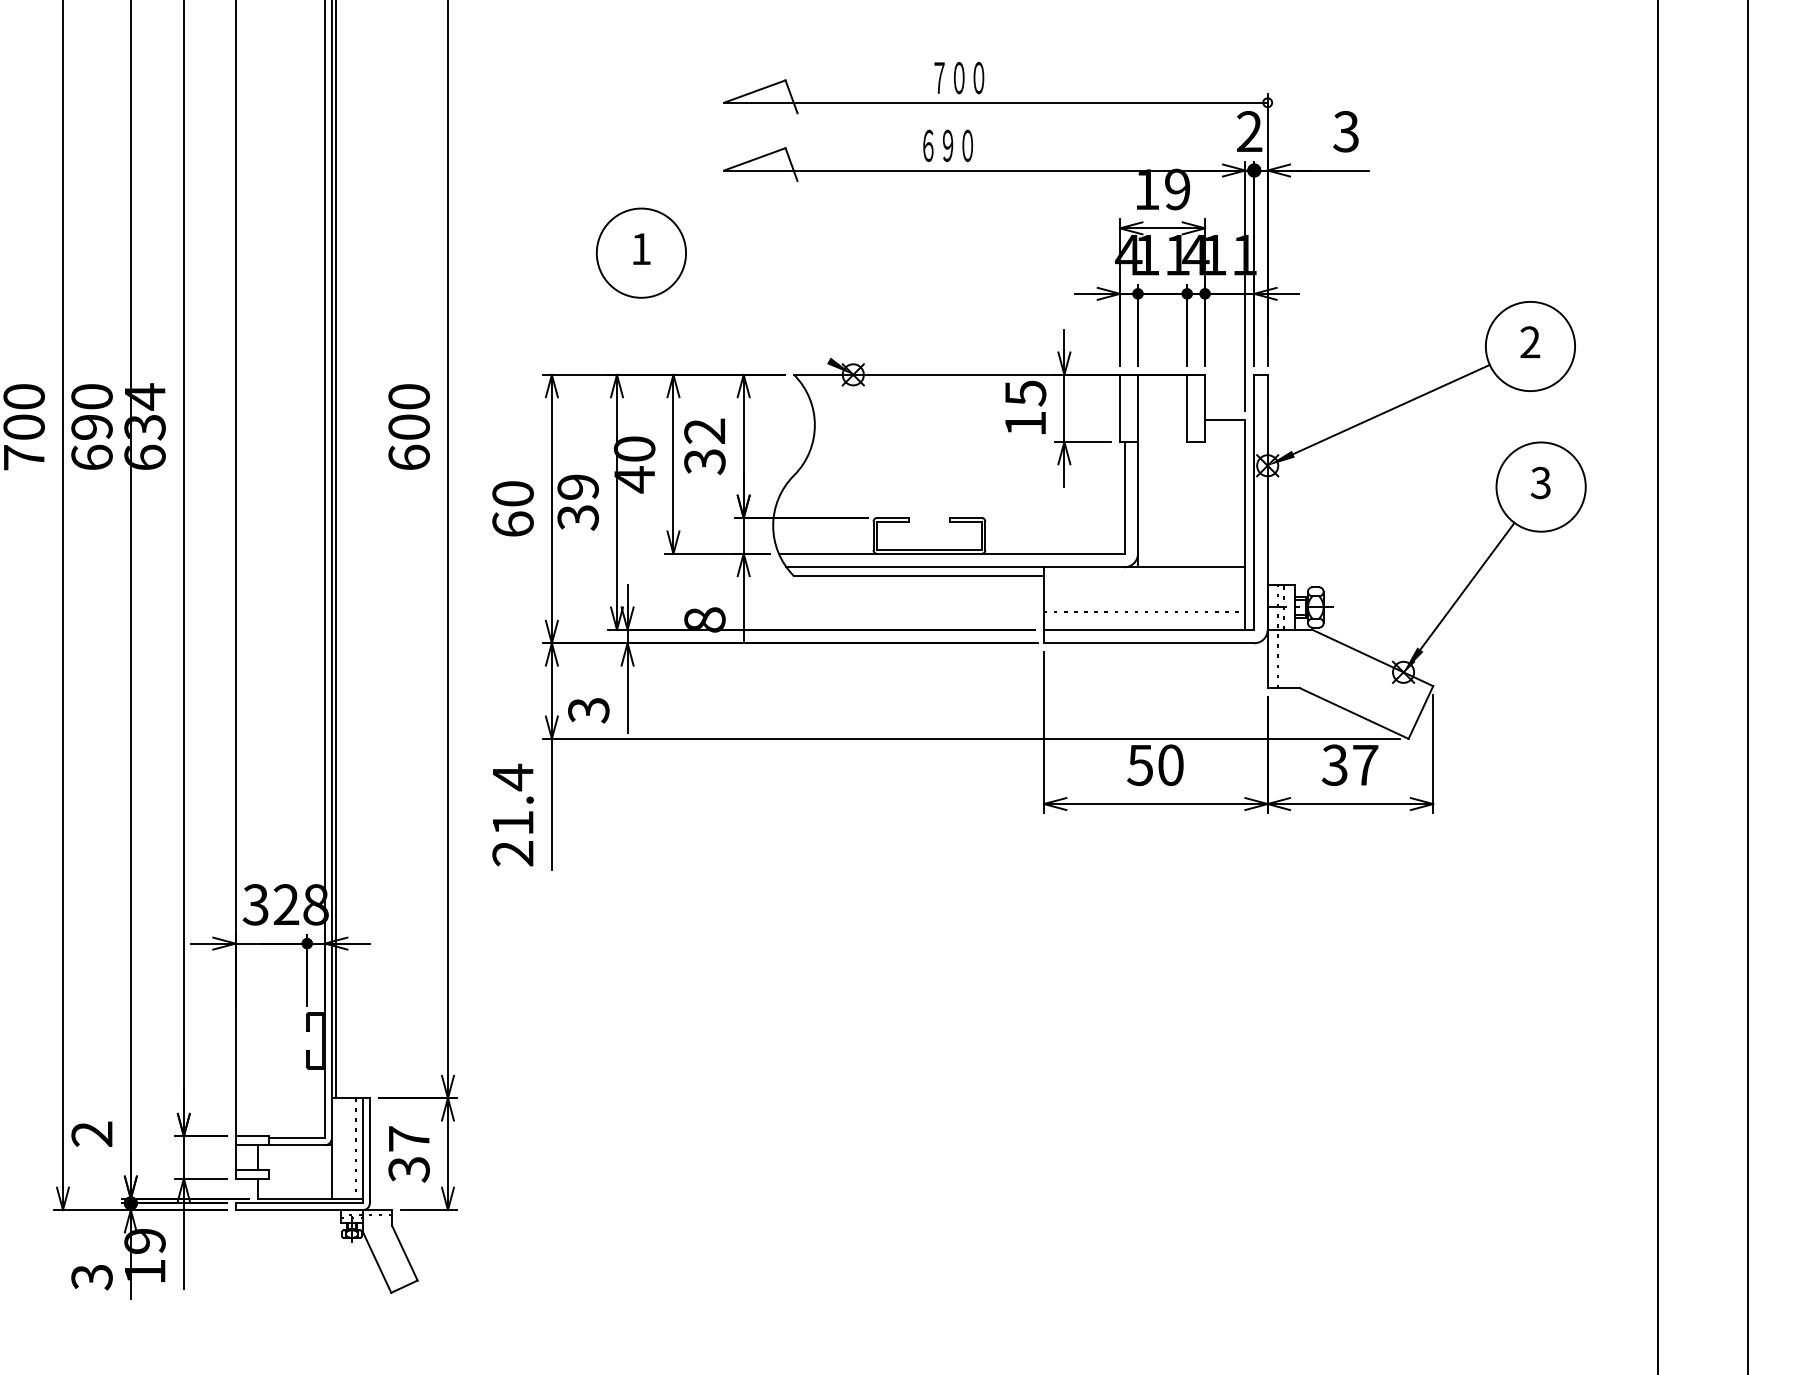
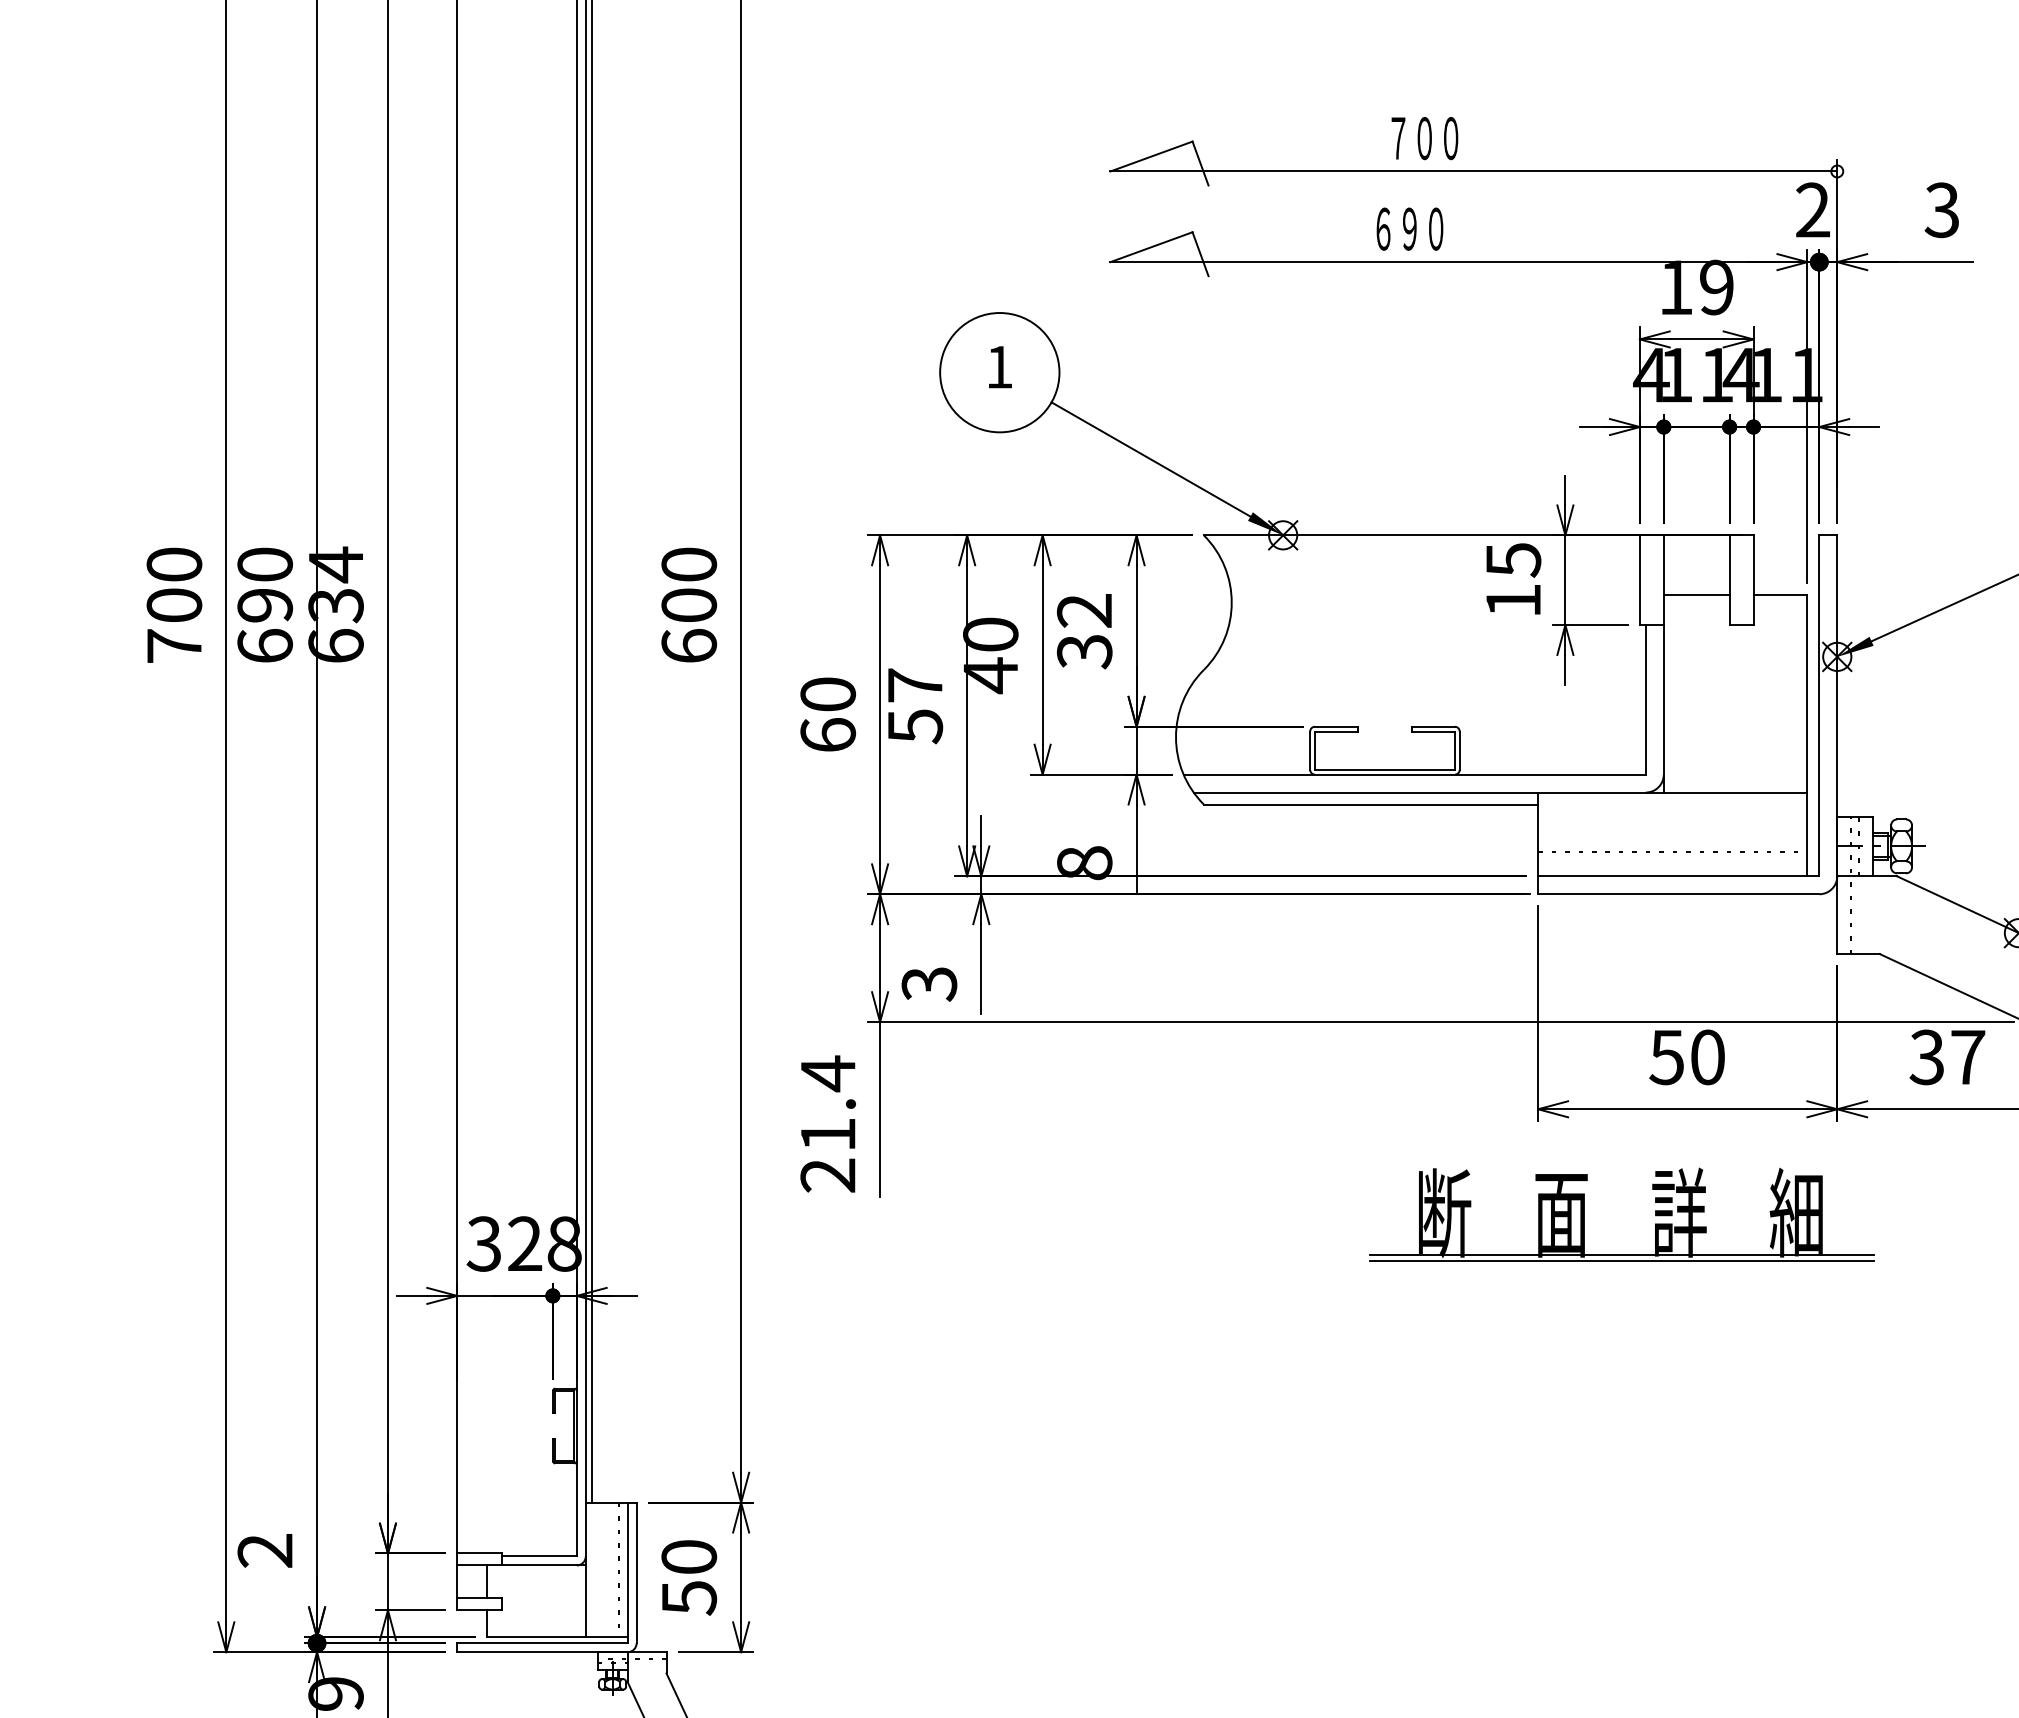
line: (754, 317) -> (1151, 458), added
line: (1162, 419) -> (1696, 595), added
text: (577, 502) -> (914, 706), 39 -> 57
part: (1131, 882) -> (1655, 1214), added
text: (408, 1154) -> (688, 1577), 37 -> 50

